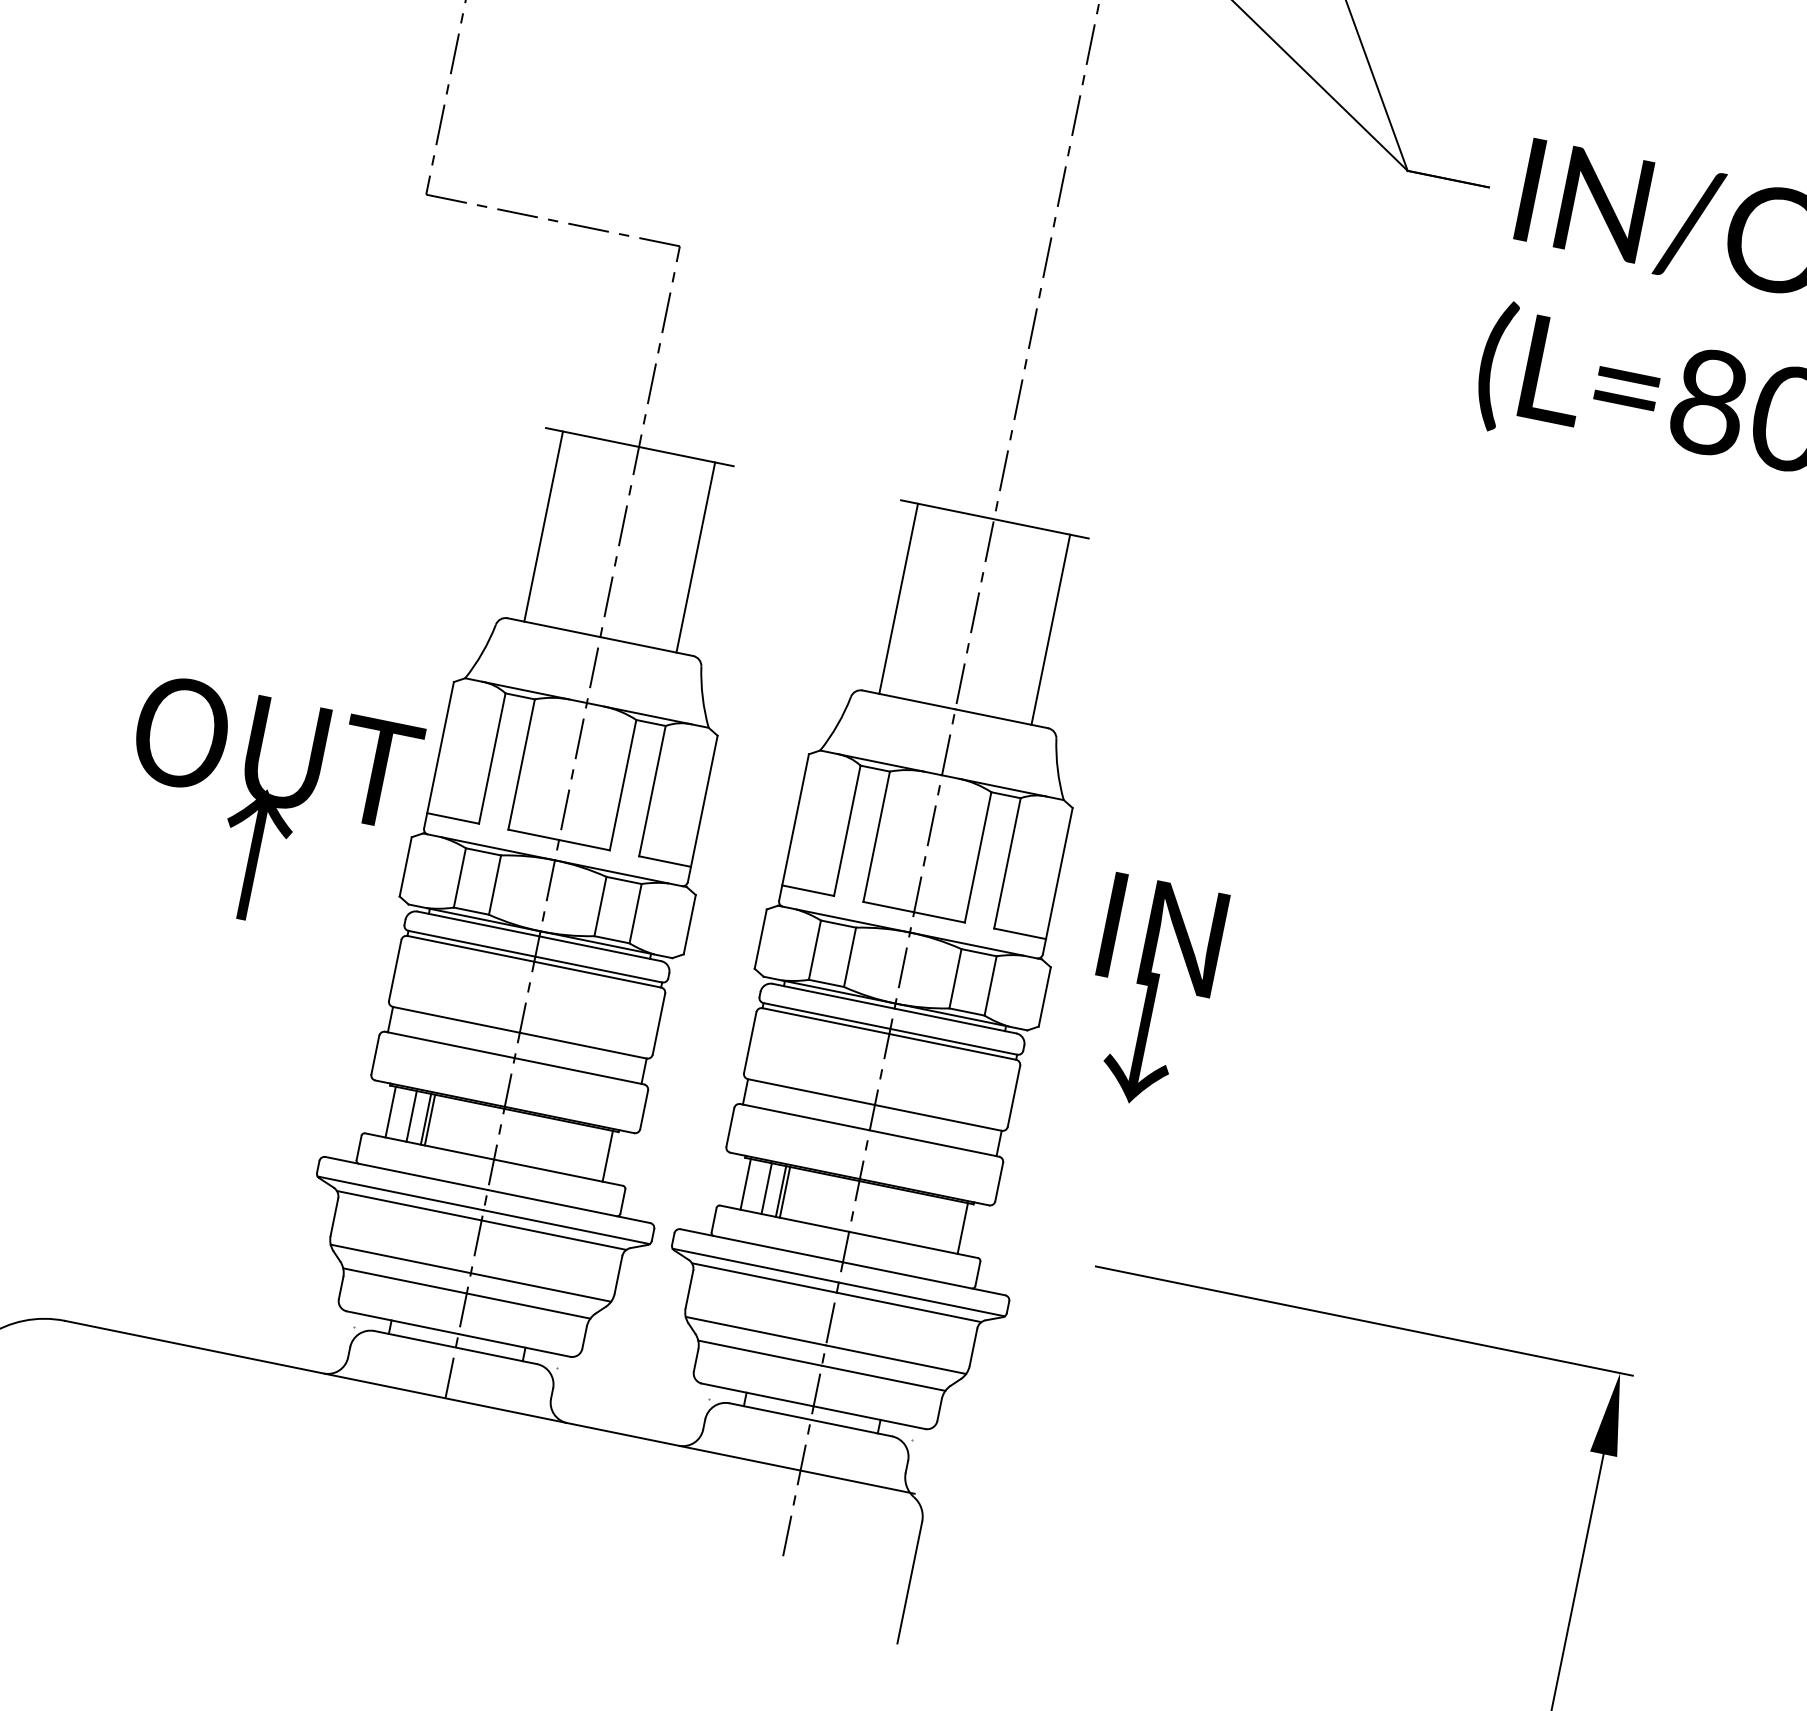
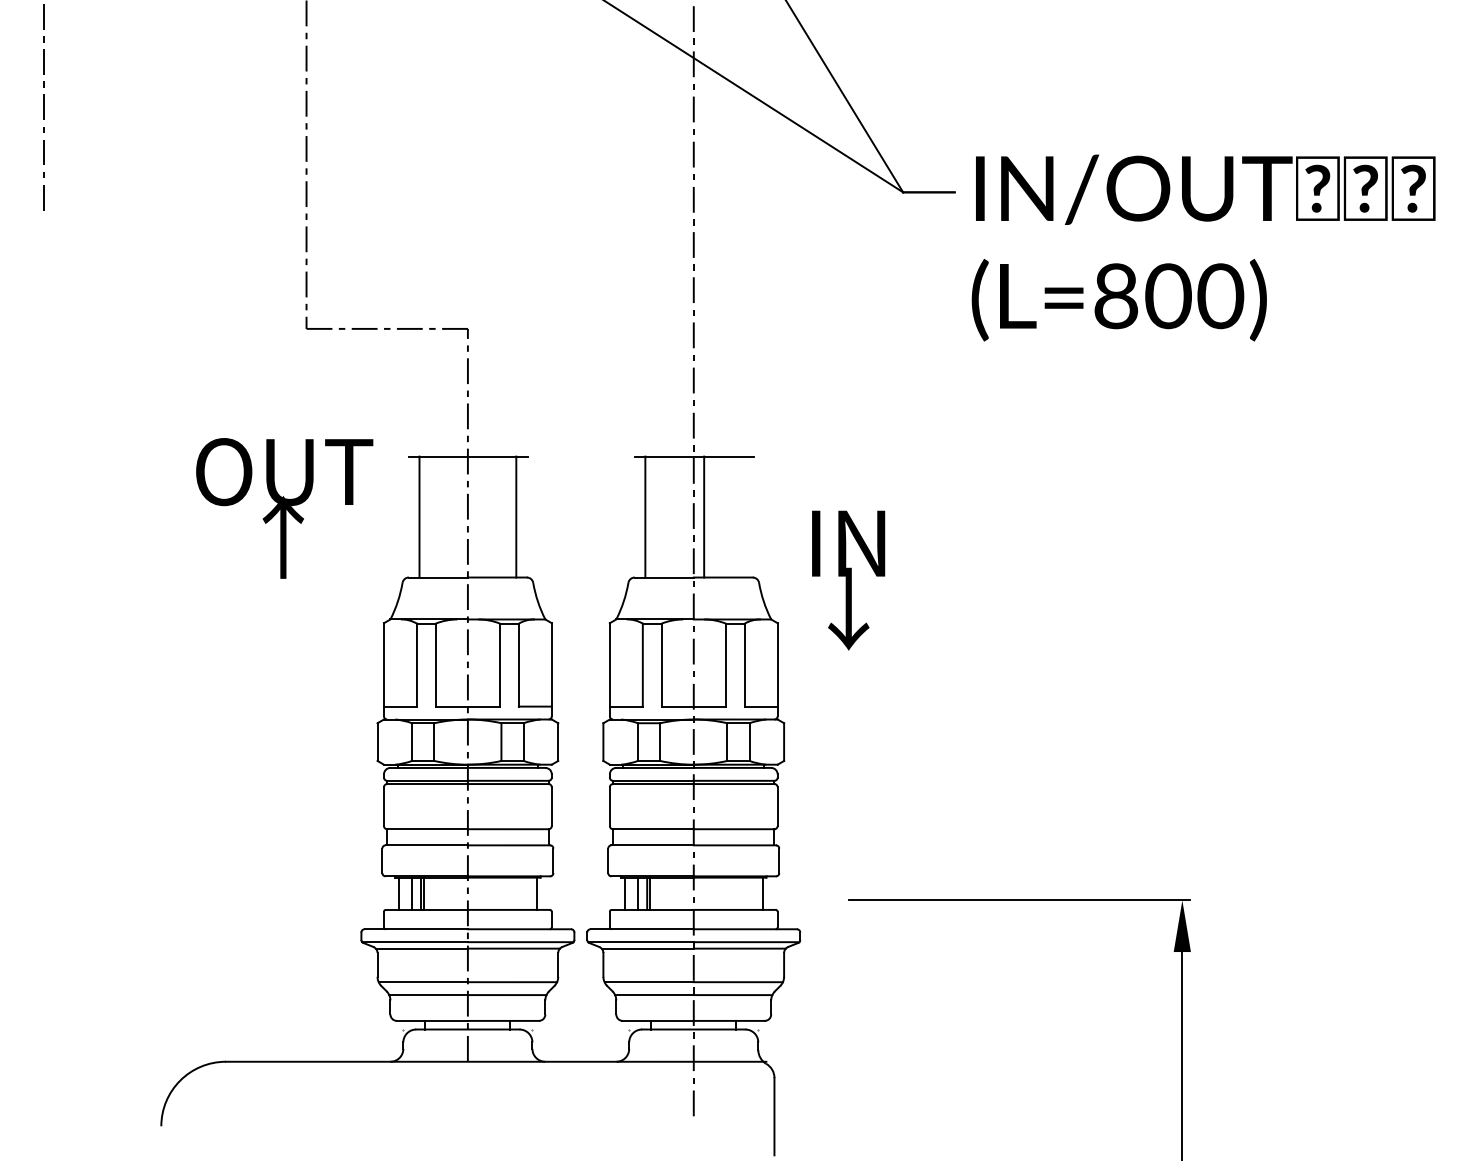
line: (1051, 629) -> (704, 516), moved
text: (265, 809) -> (284, 508), moved
text: (1150, 993) -> (848, 580), moved

